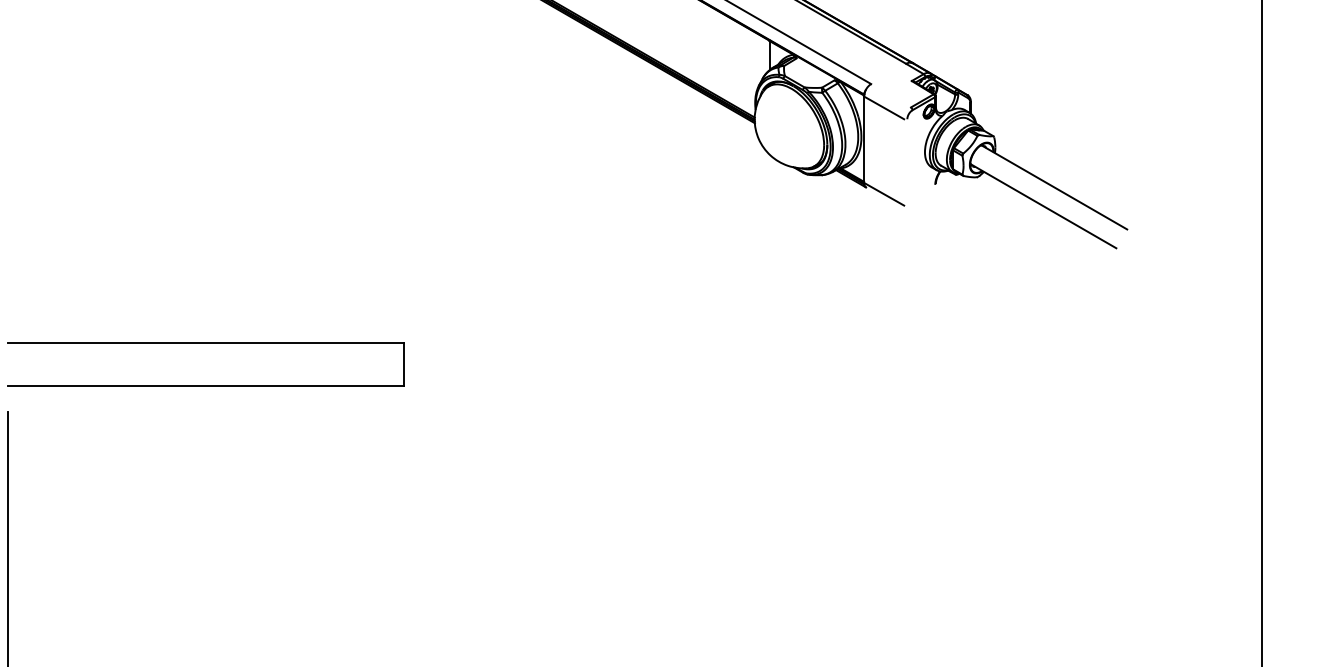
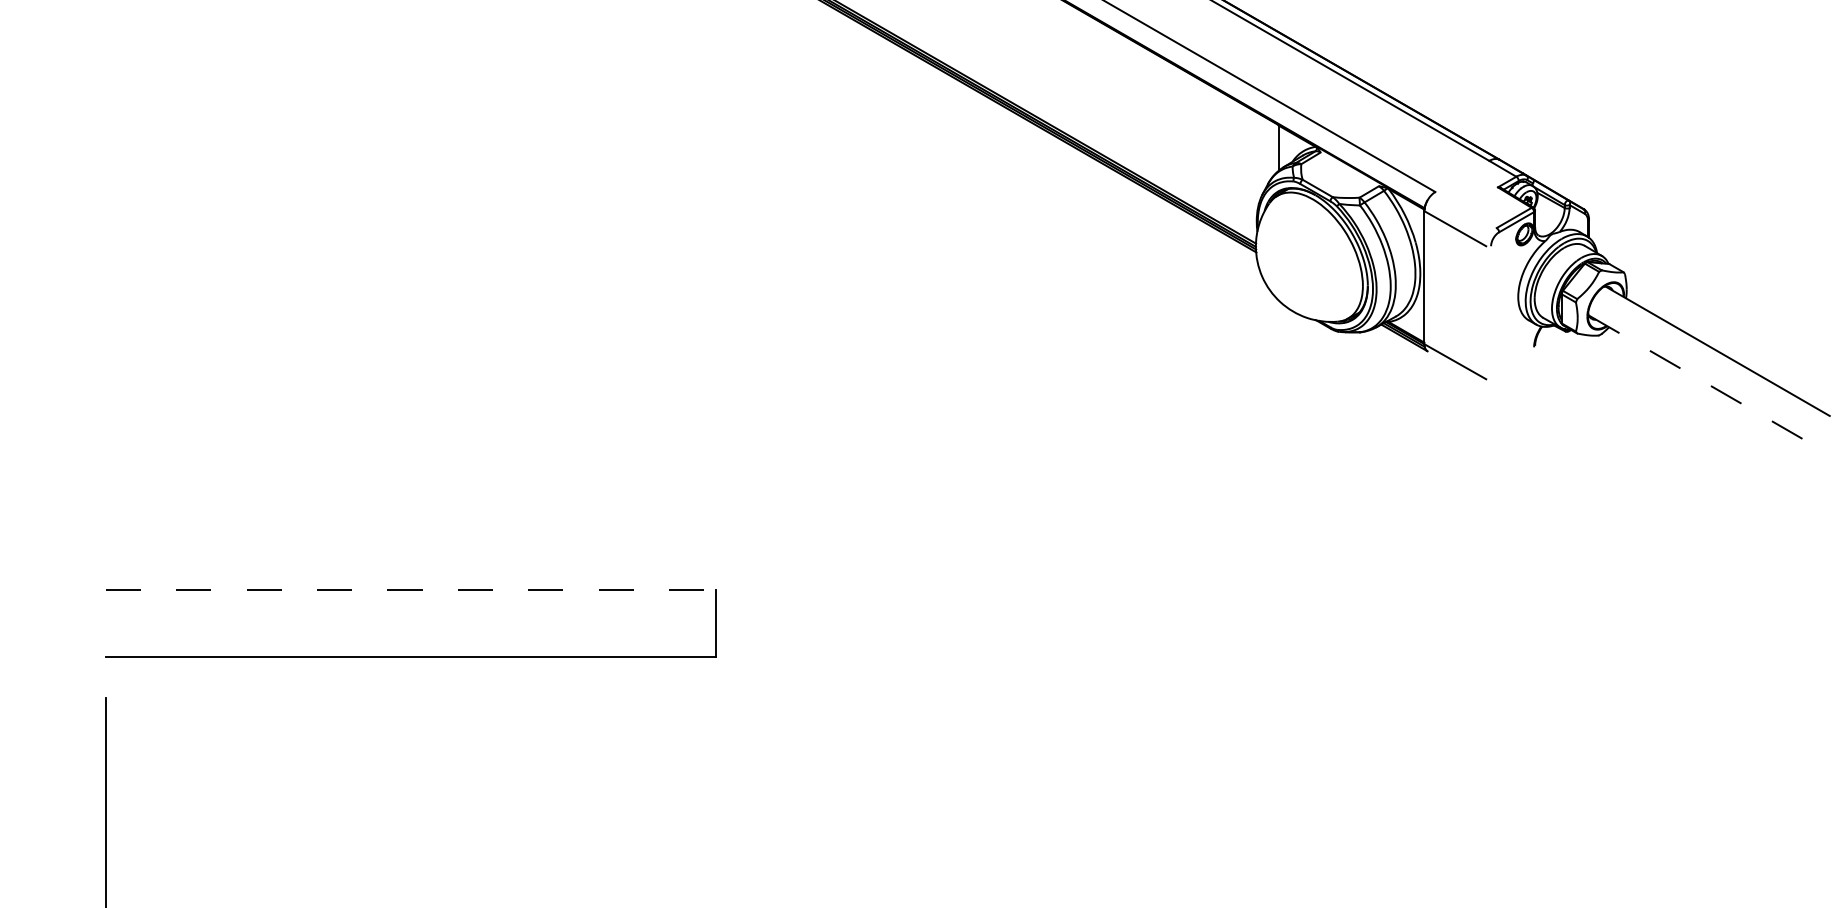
line: (1043, 206) -> (1700, 380), solid -> dashed
line: (206, 342) -> (411, 590), solid -> dashed

